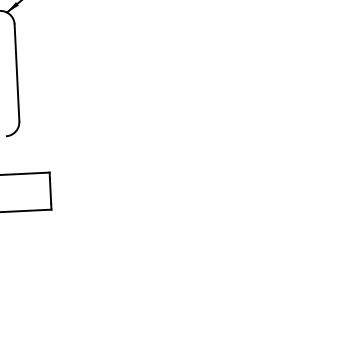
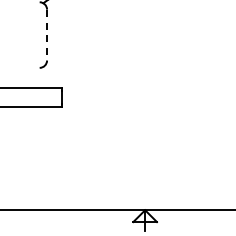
line: (17, 73) -> (47, 35), solid -> dashed

